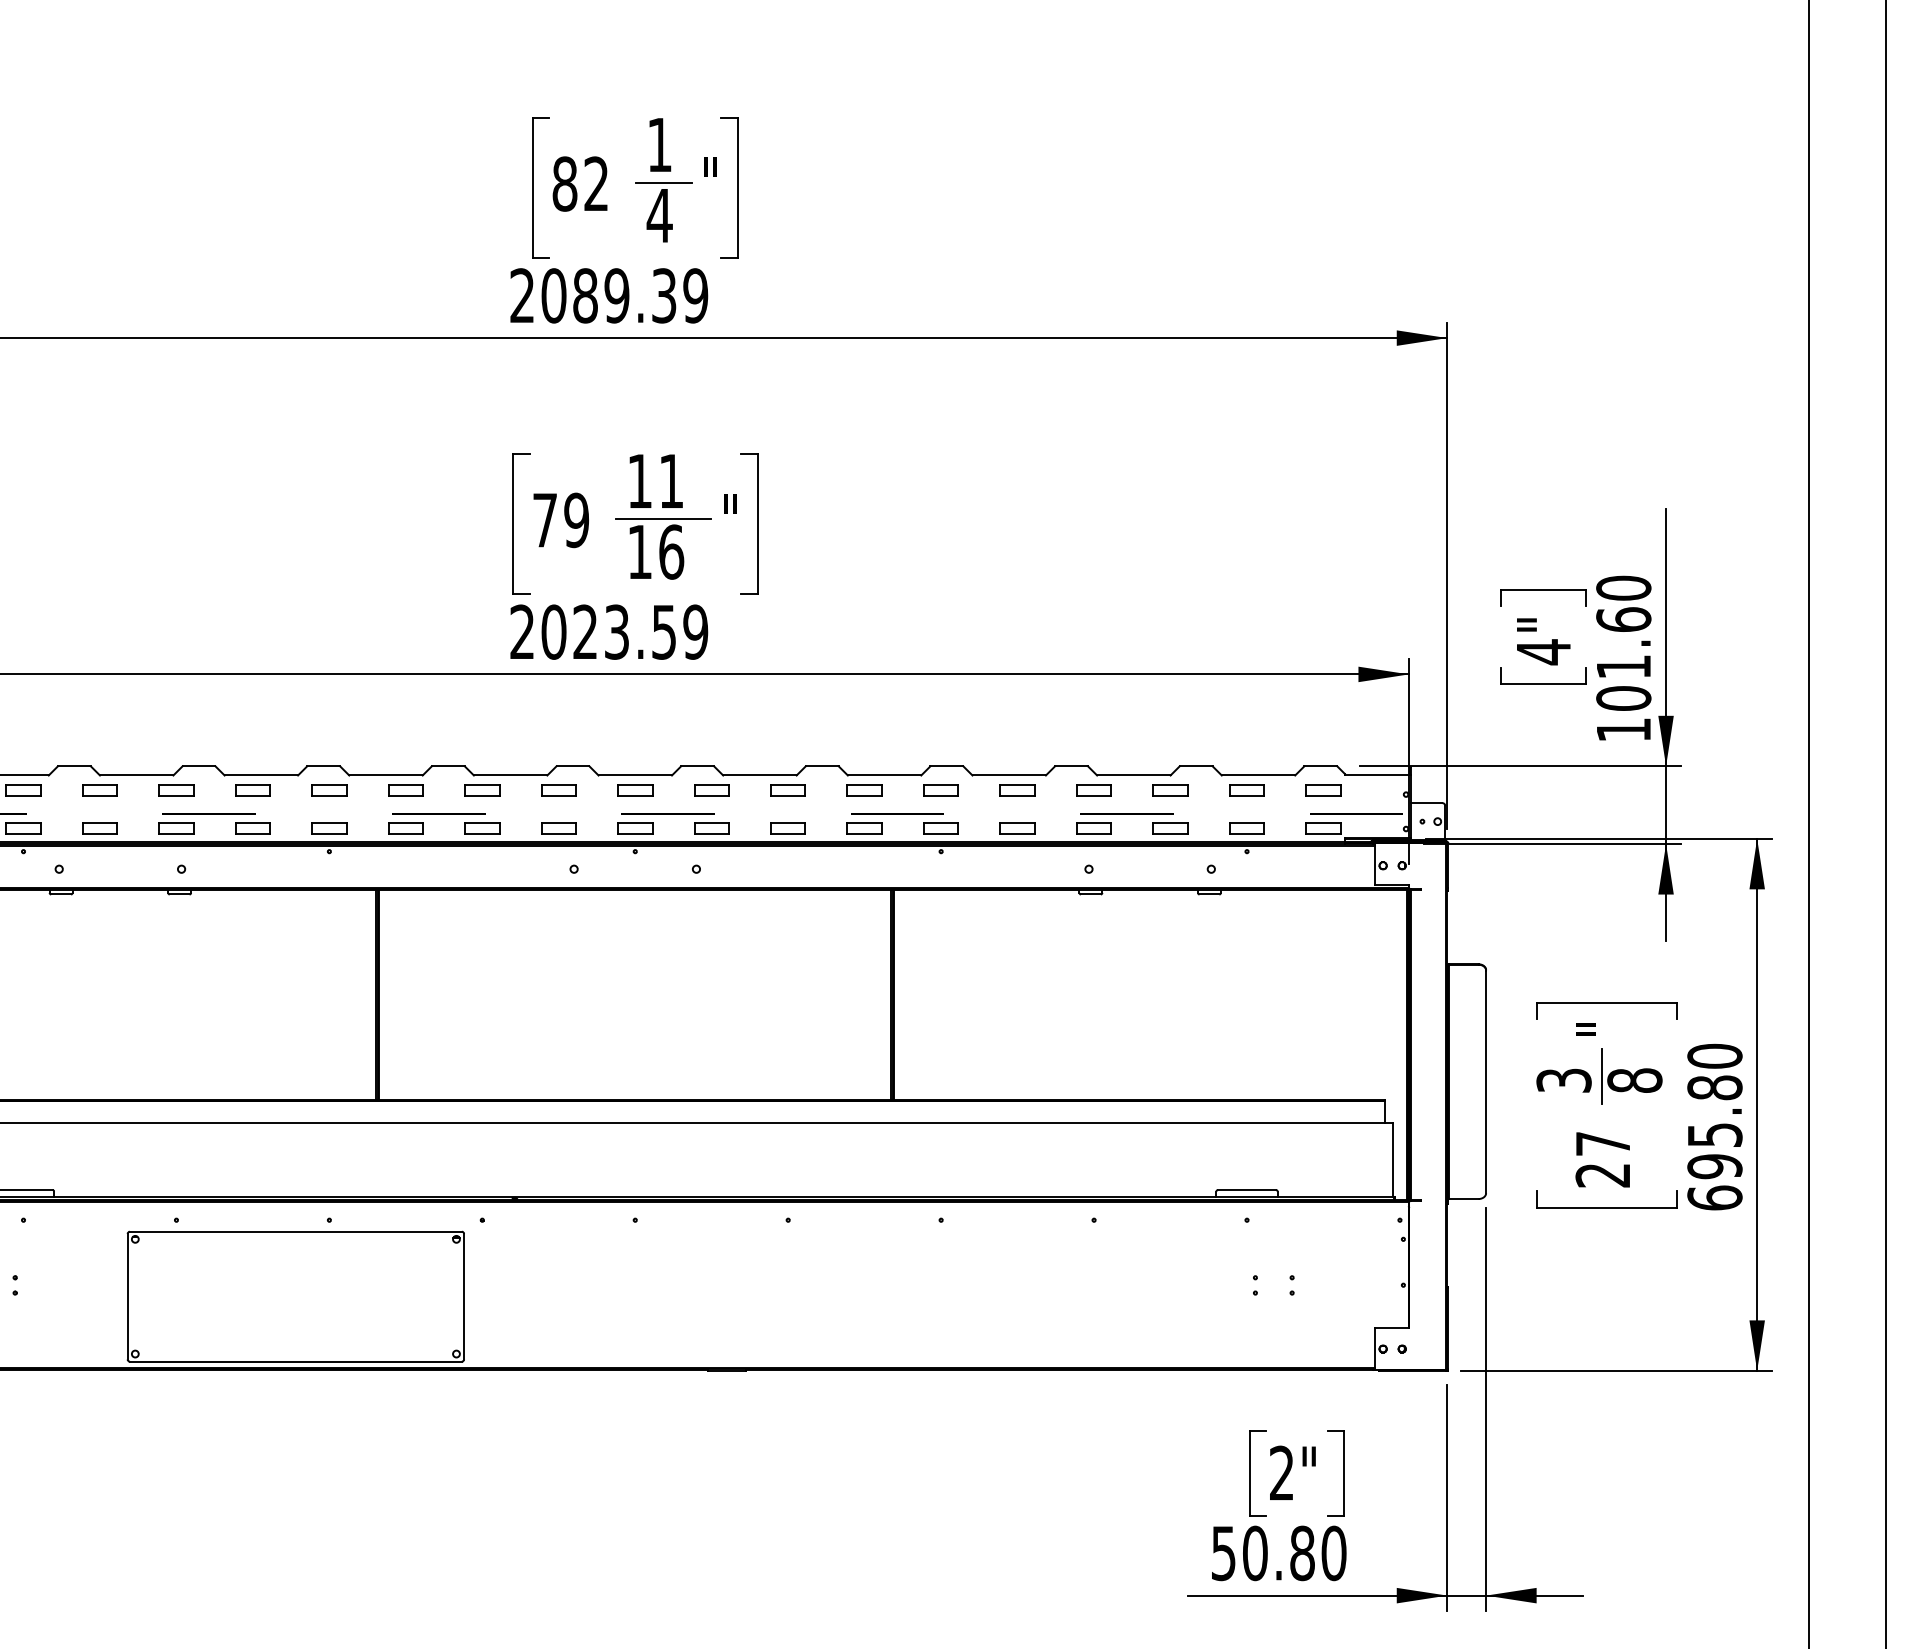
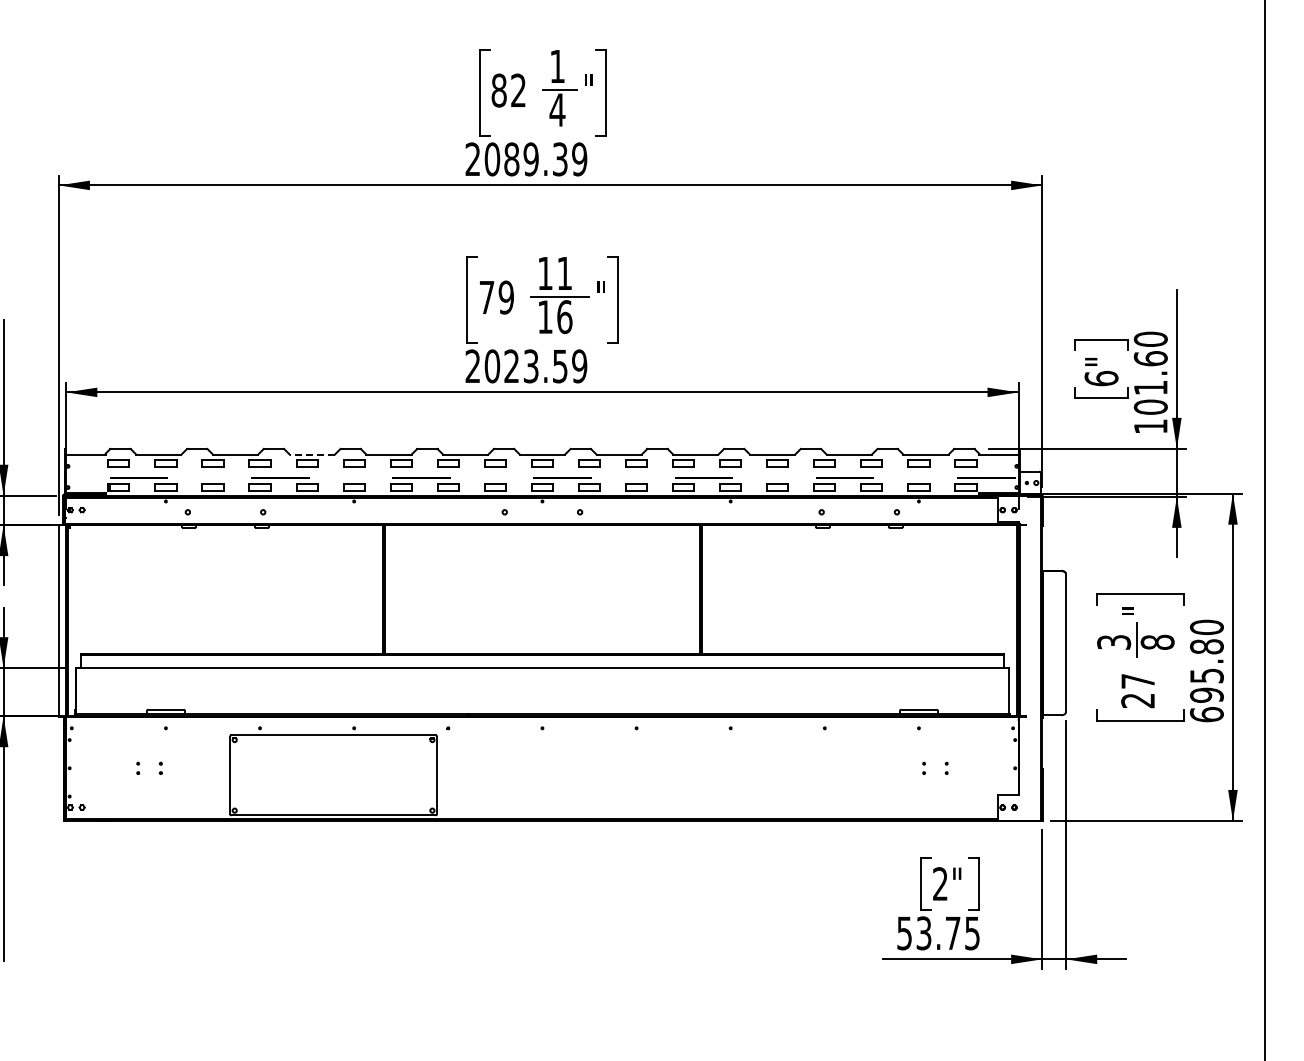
text: (1543, 651) -> (1101, 378), 4" -> 6"
line: (261, 775) -> (312, 454), solid -> dashed
text: (1295, 1553) -> (948, 933), 50.80 -> 53.75

